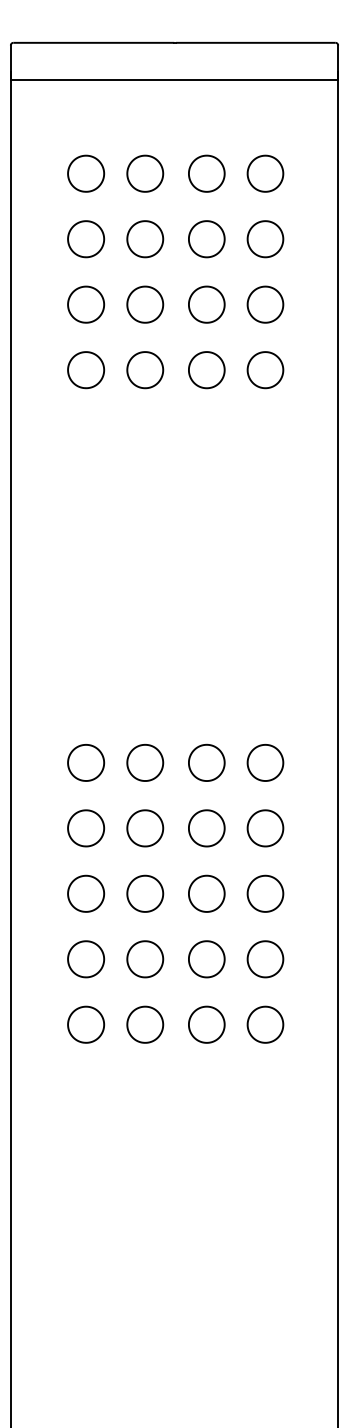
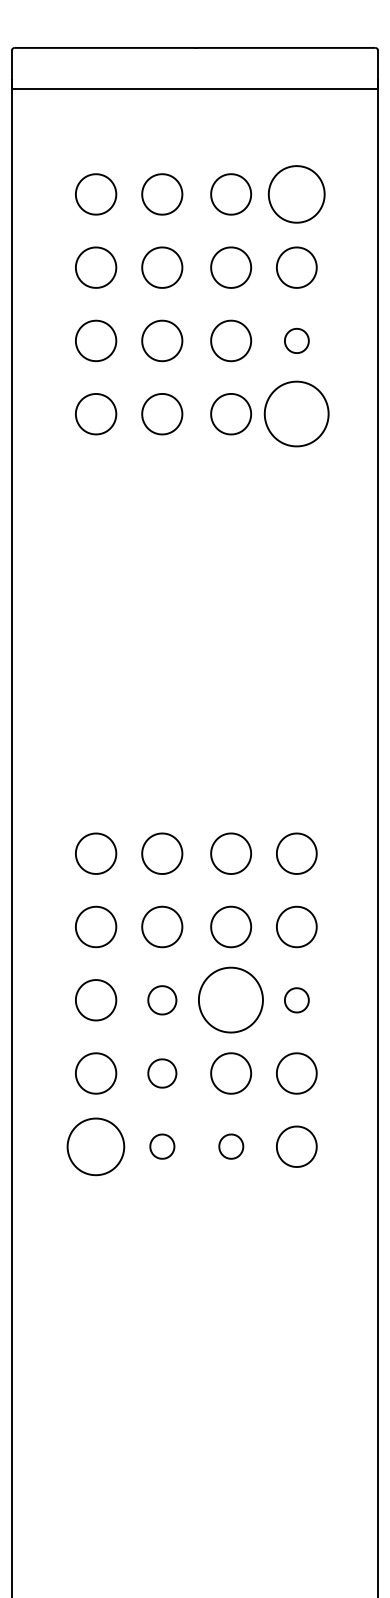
part: (265, 173) -> (296, 194), size x1.4
part: (265, 304) -> (296, 340), size x0.6
part: (265, 370) -> (296, 414), size x1.6
part: (145, 894) -> (162, 1000), size x0.7
part: (207, 894) -> (231, 1000), size x1.6
part: (265, 894) -> (296, 1000), size x0.6
part: (145, 959) -> (162, 1073), size x0.7
part: (86, 1024) -> (96, 1146), size x1.4
part: (145, 1024) -> (162, 1146), size x0.6
part: (207, 1024) -> (231, 1146), size x0.6

